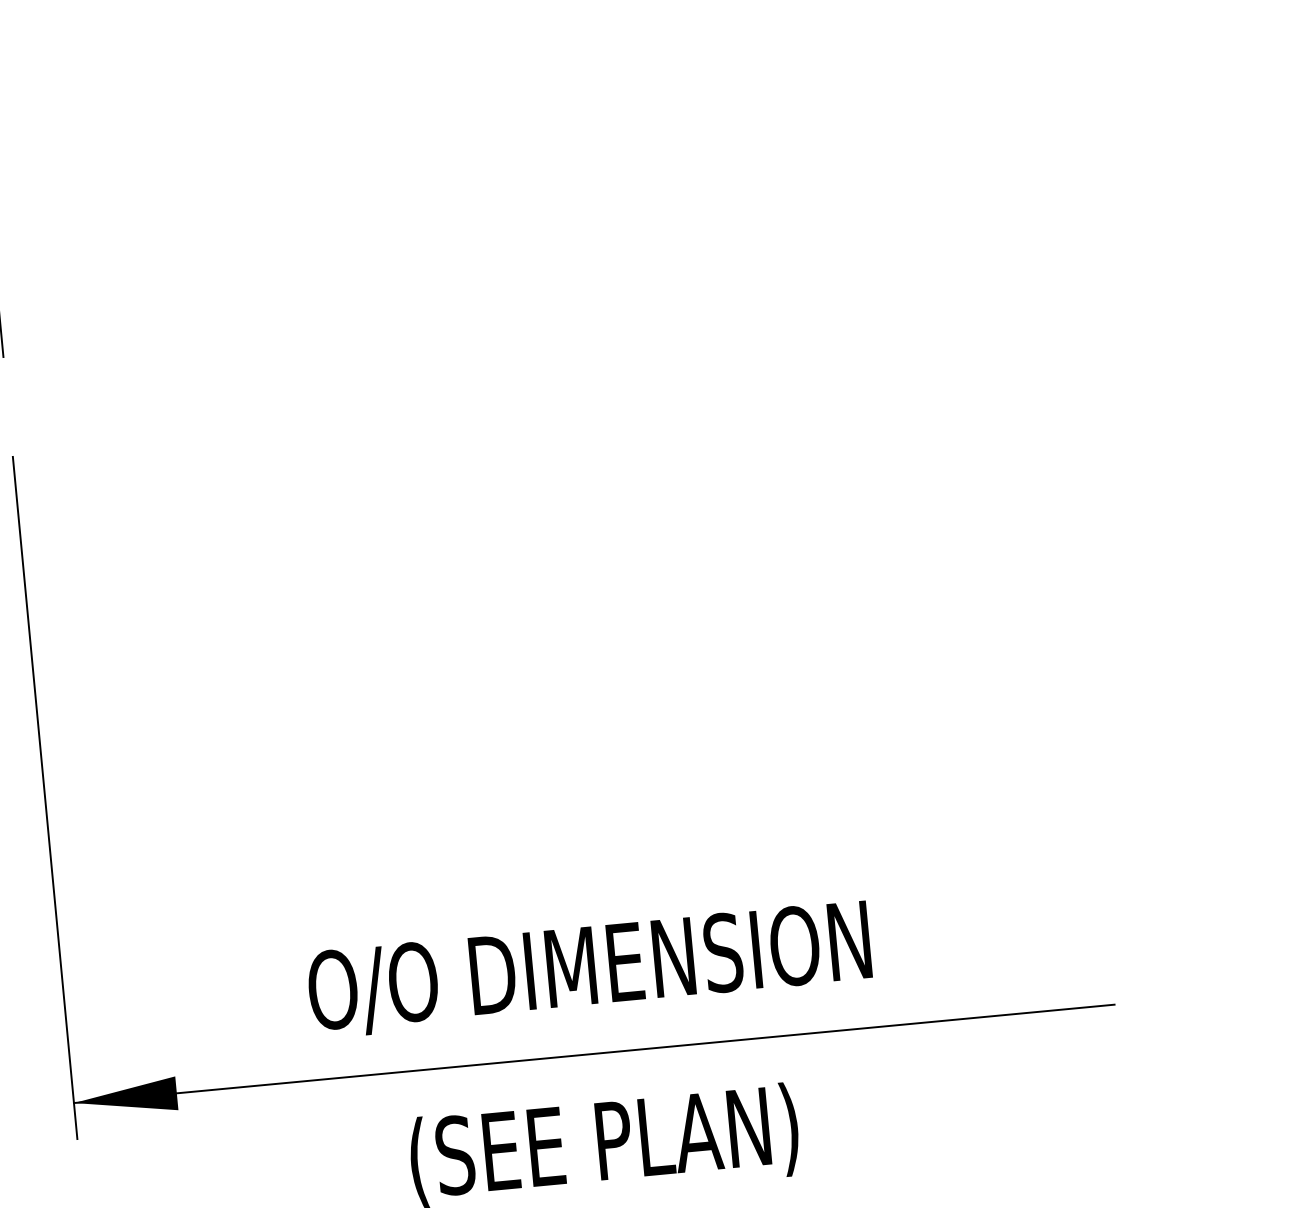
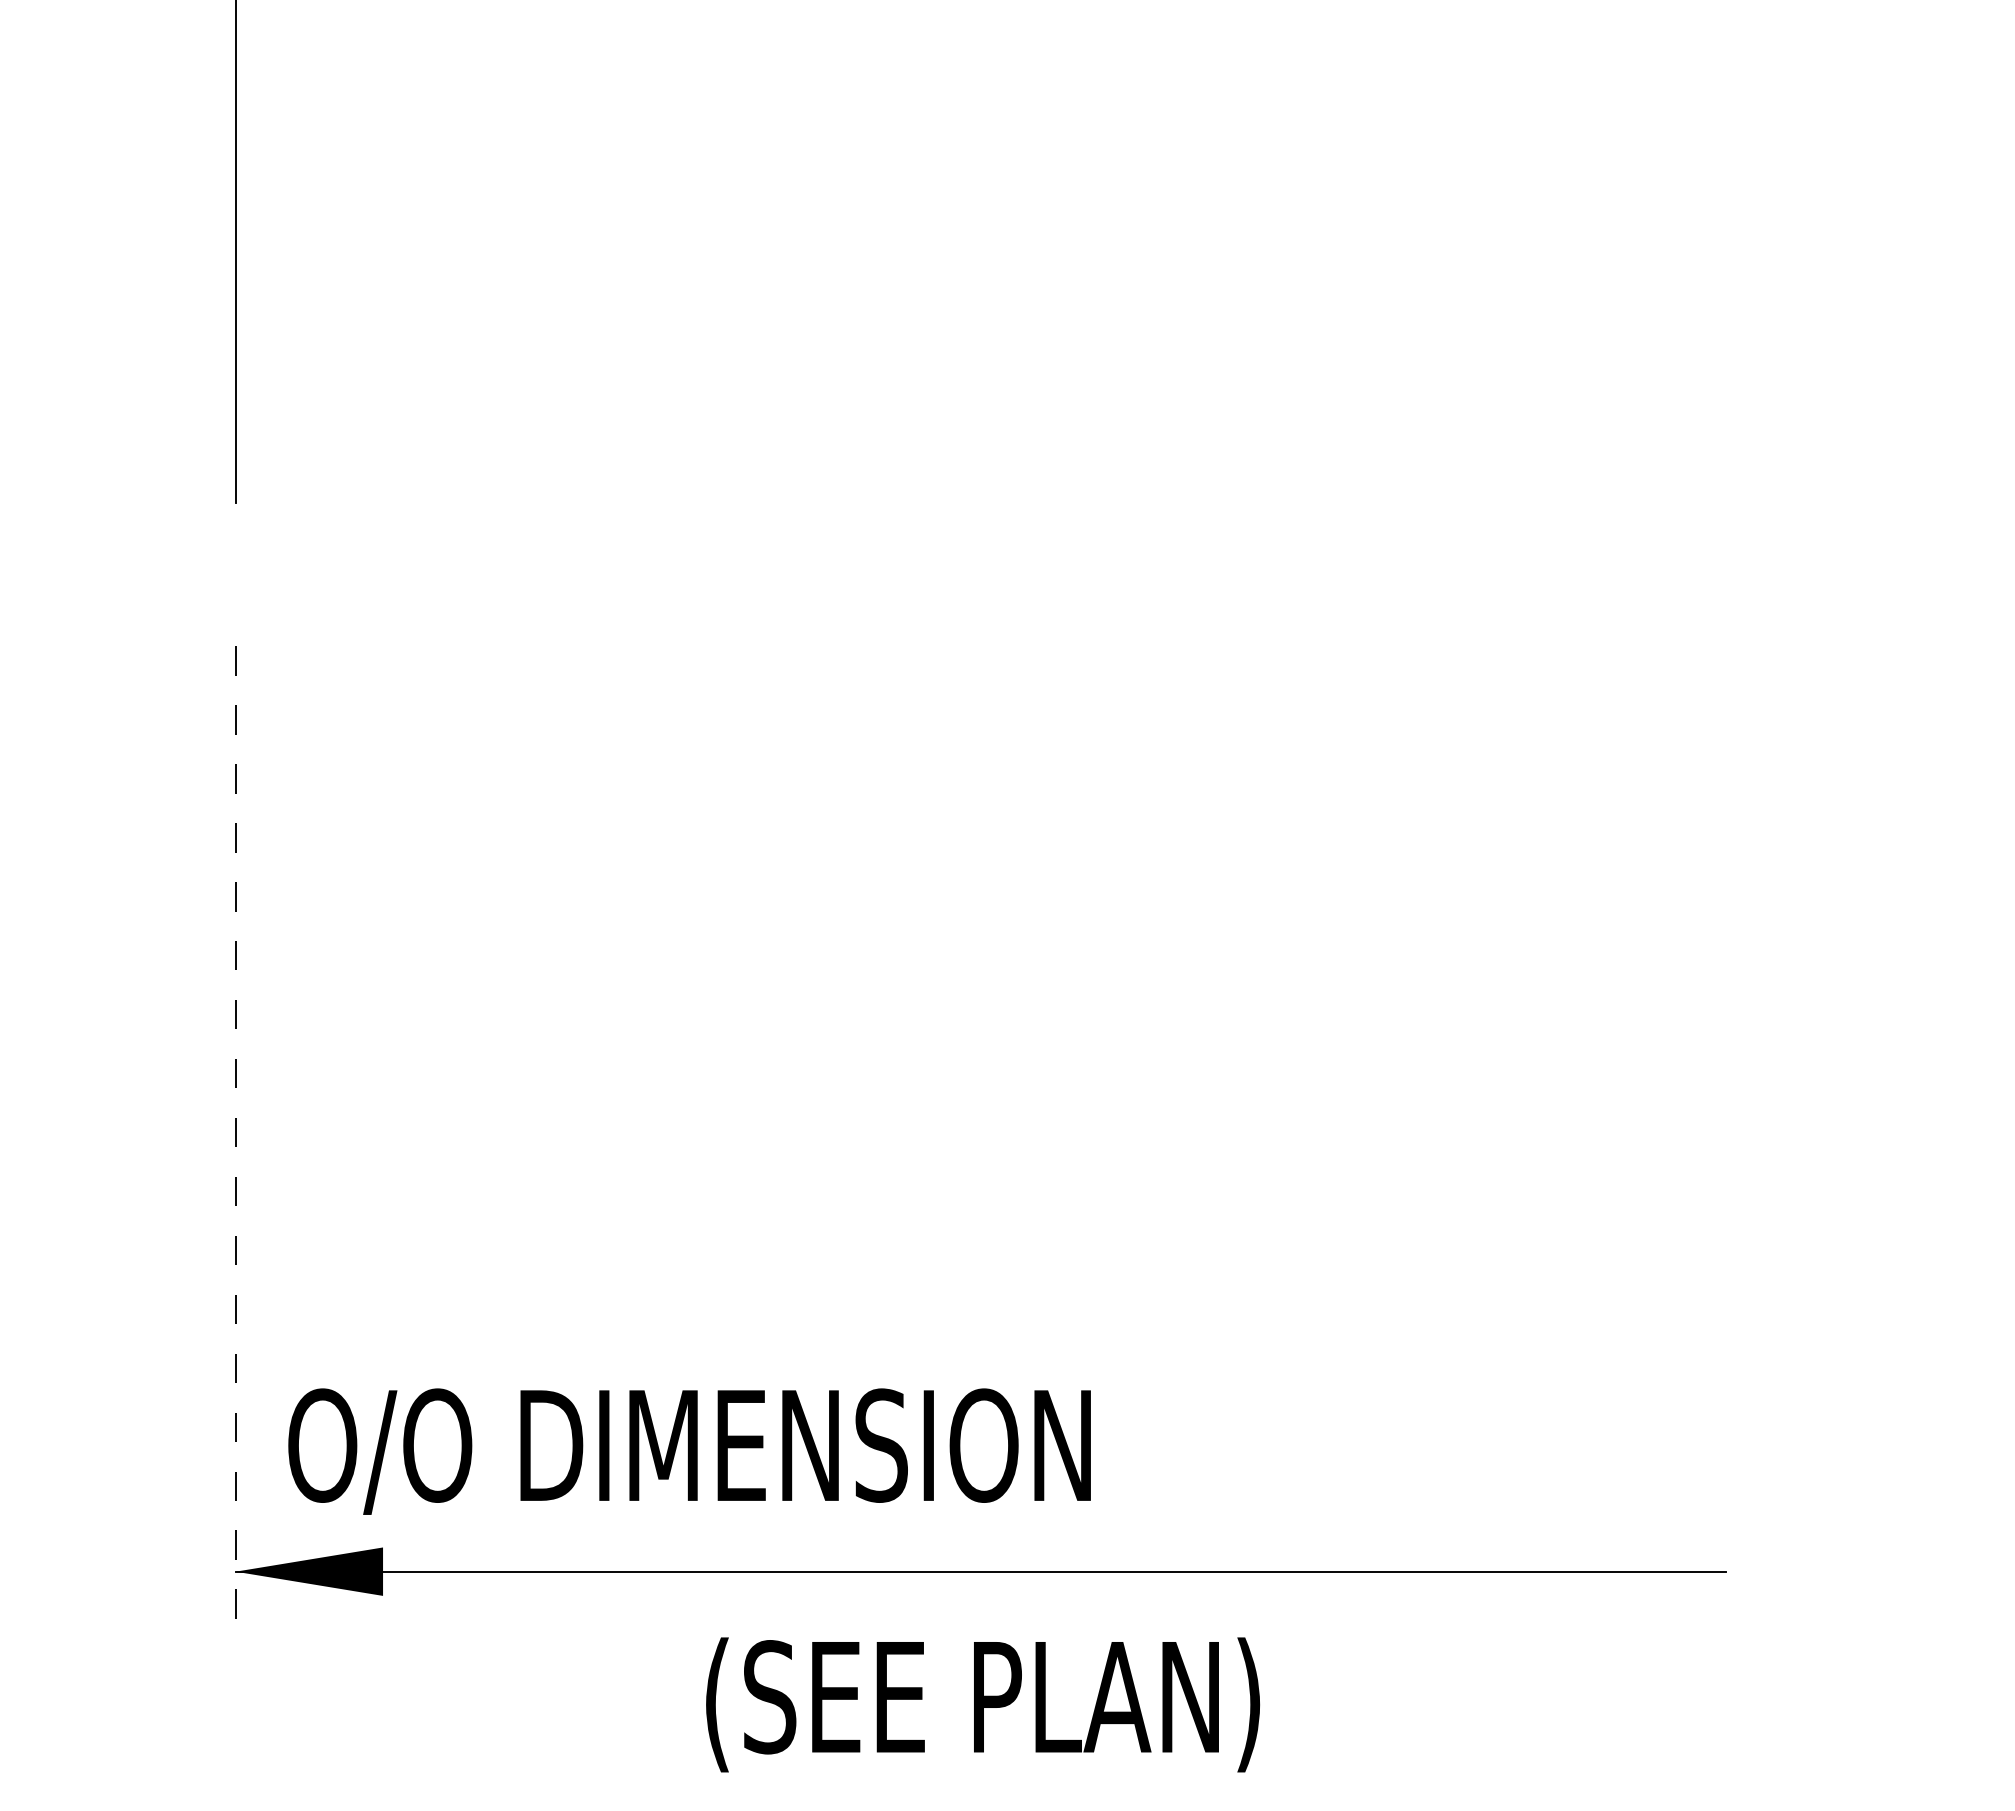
line: (45, 798) -> (235, 1135), solid -> dashed
text: (589, 969) -> (689, 1451), moved

